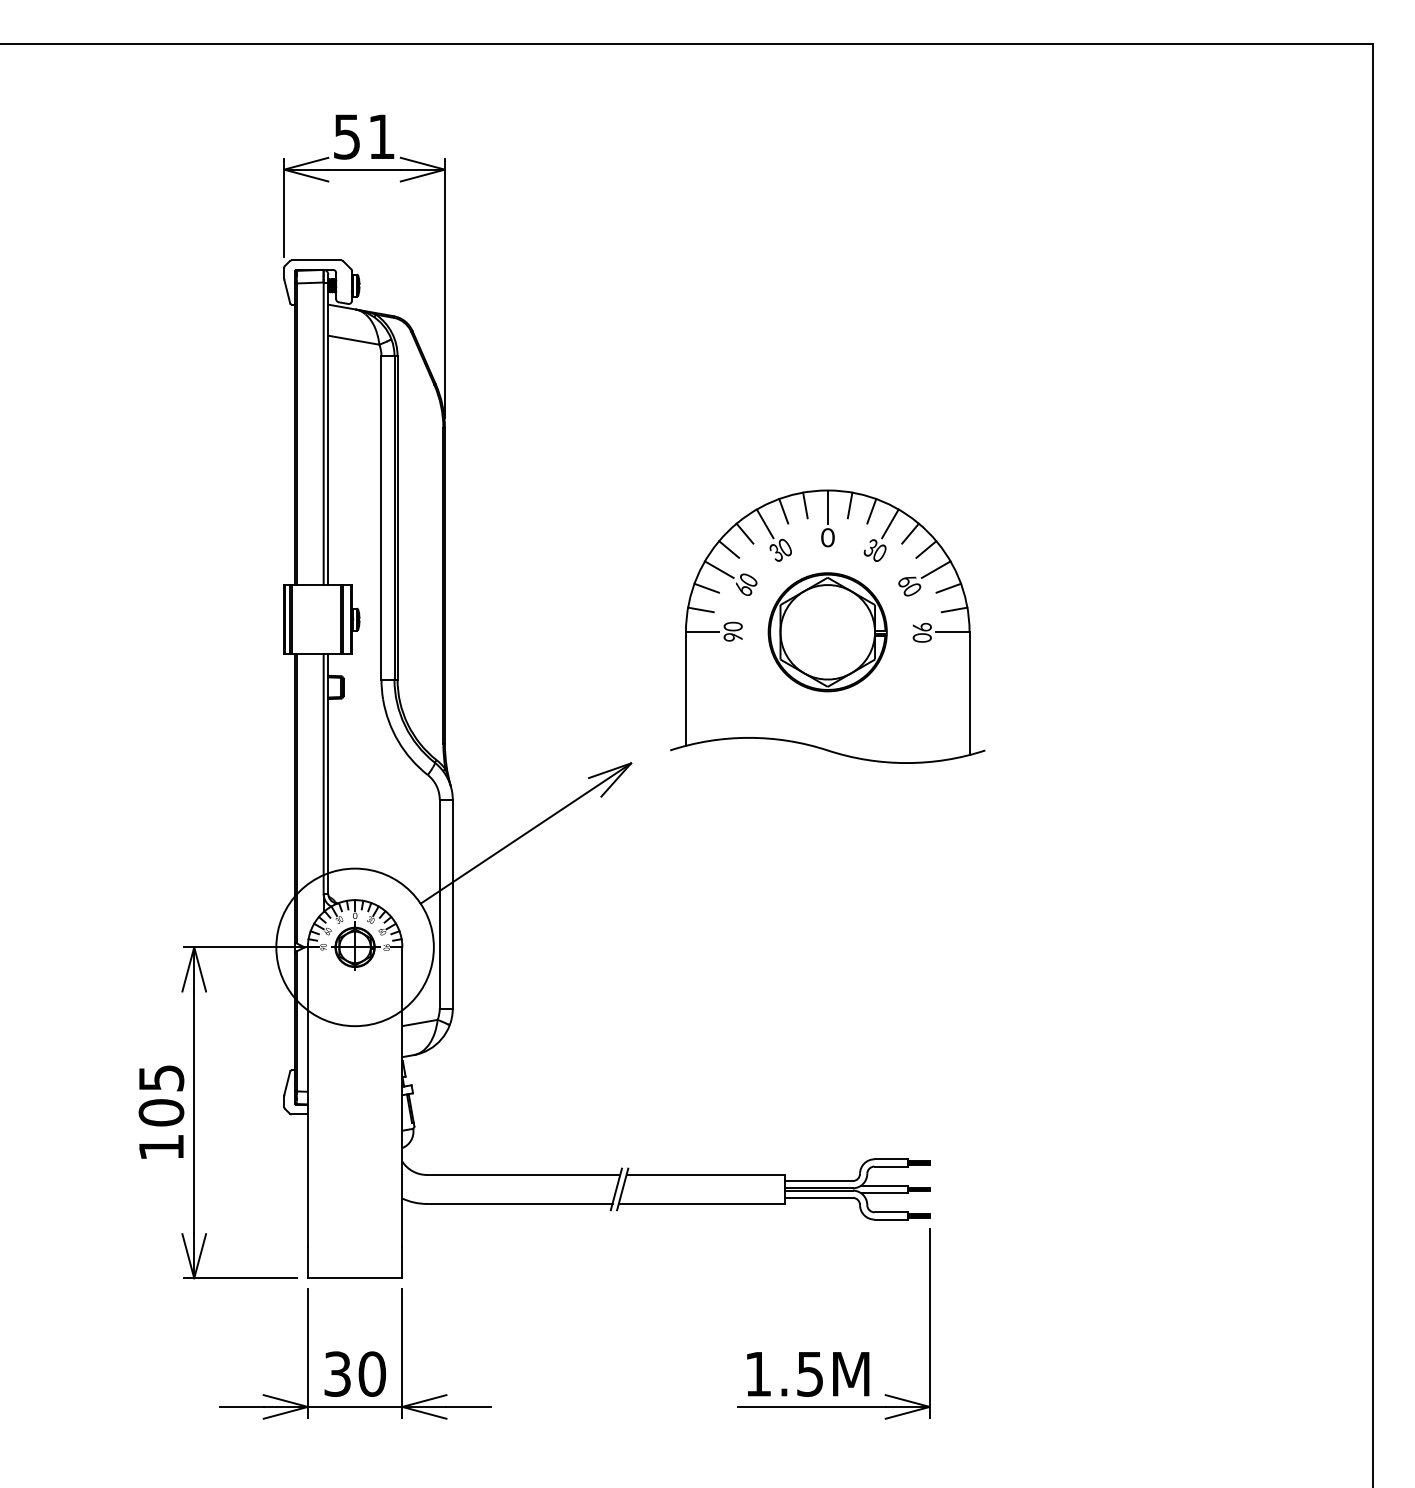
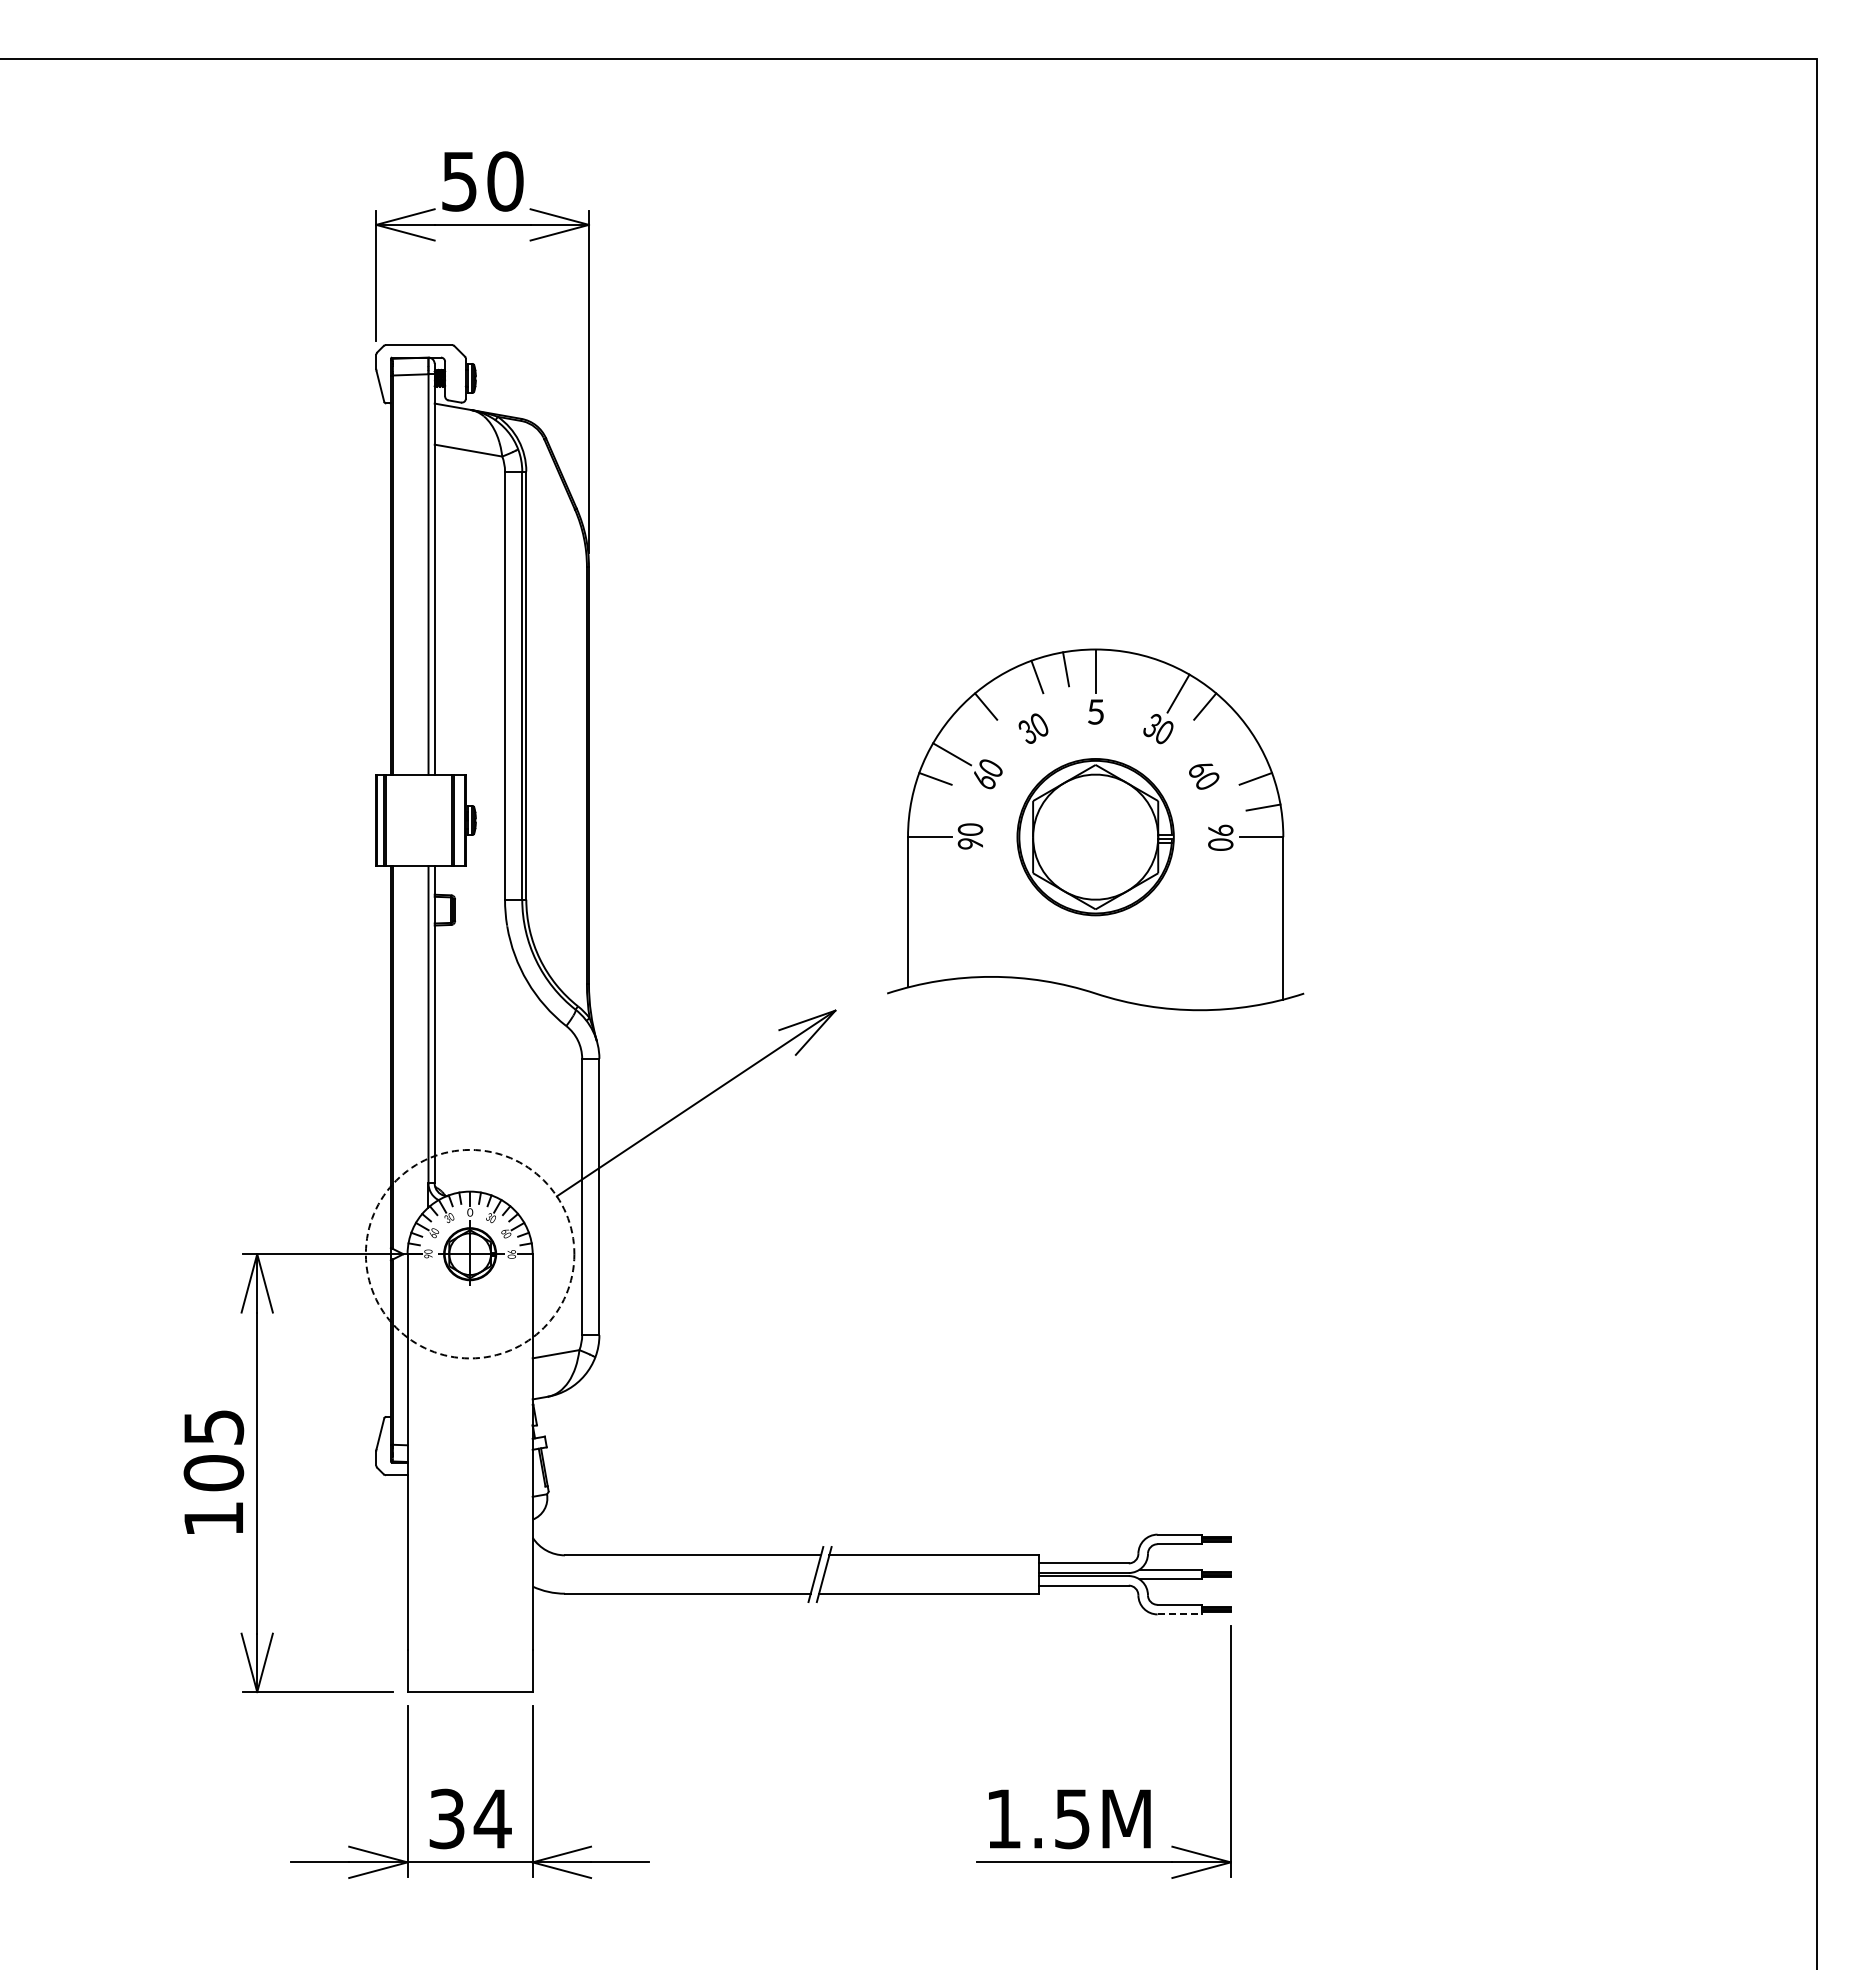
text: (381, 136) -> (505, 181), 51 -> 50
line: (850, 505) -> (1125, 669), removed
line: (871, 510) -> (1153, 676), removed
line: (764, 523) -> (1012, 693), removed
text: (827, 537) -> (1095, 711), 0 -> 5
line: (728, 549) -> (964, 727), removed
line: (926, 549) -> (1226, 727), removed
line: (936, 569) -> (1239, 754), removed
line: (700, 609) -> (927, 807), removed
circle: (354, 946) -> (469, 1253), solid -> dashed
line: (891, 1219) -> (1179, 1614), solid -> dashed
text: (372, 1373) -> (492, 1818), 30 -> 34

